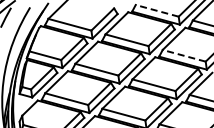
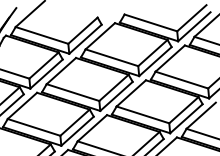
line: (156, 10) -> (150, 22), dashed -> solid
line: (183, 55) -> (181, 79), dashed -> solid

